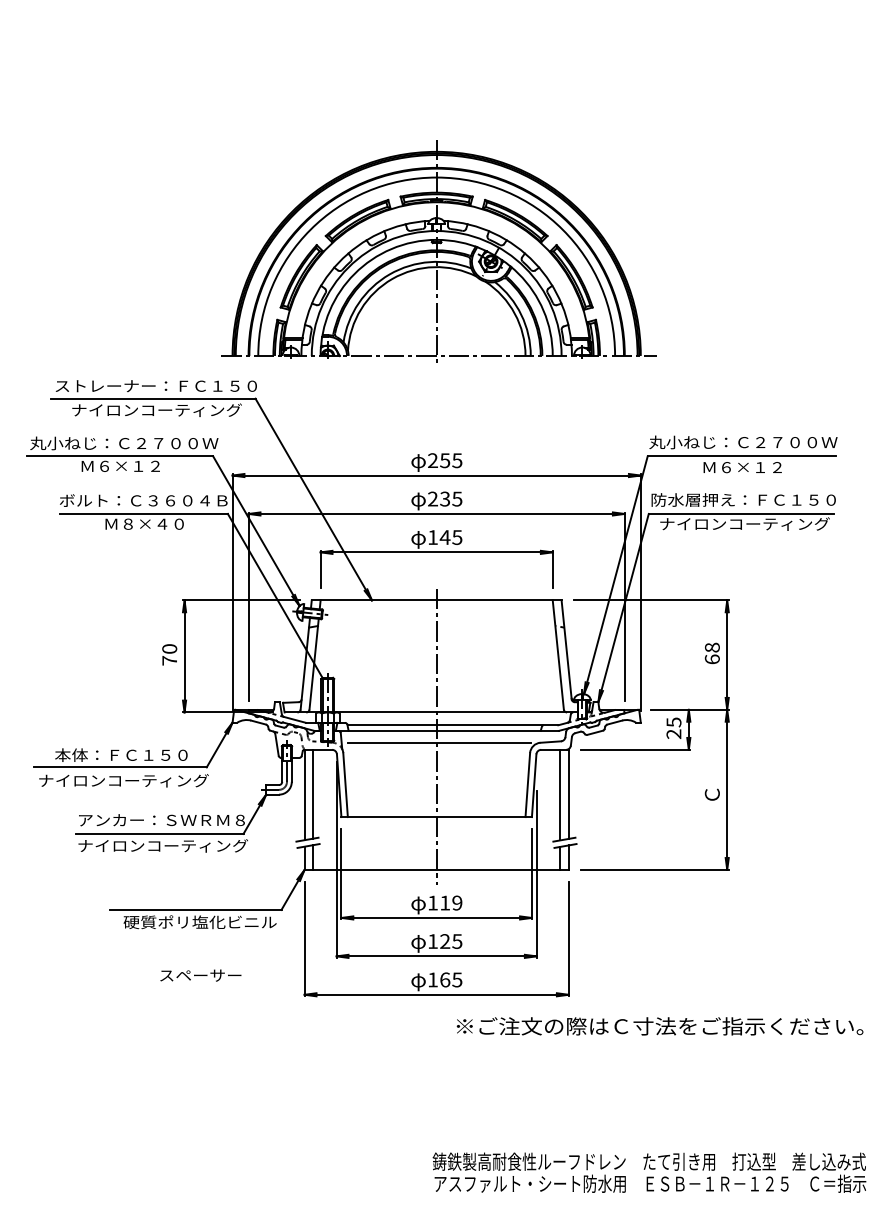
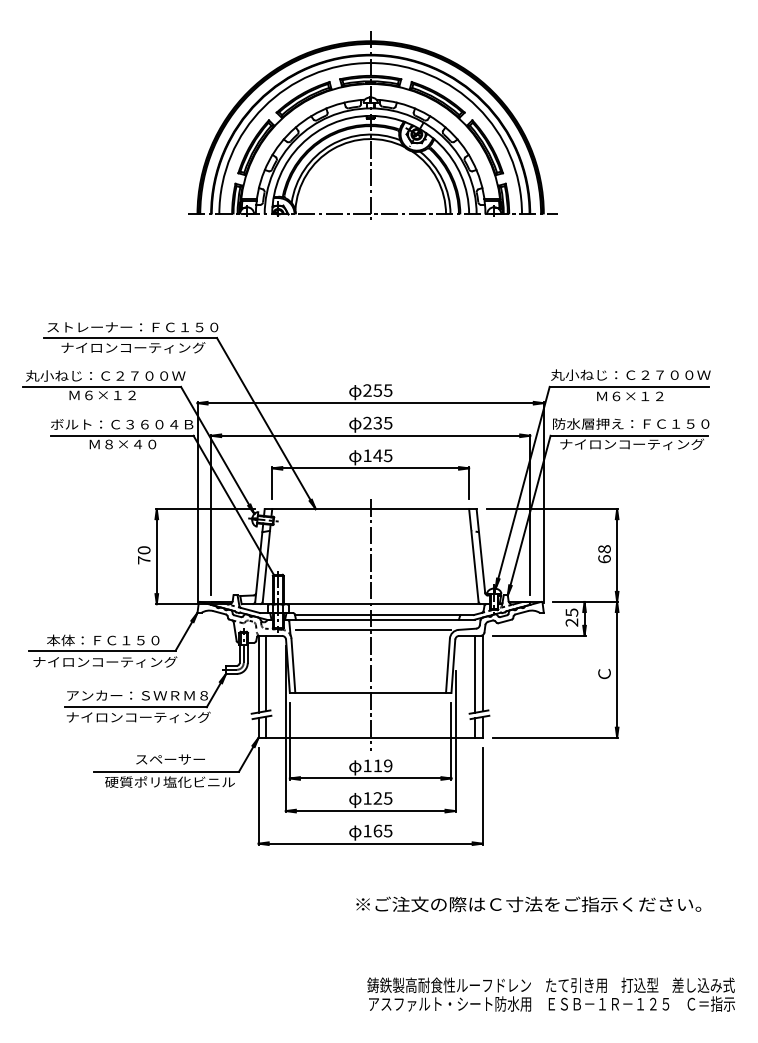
part: (438, 251) -> (372, 125), moved
text: (200, 975) -> (170, 759), moved
text: (659, 1026) -> (528, 904), moved

